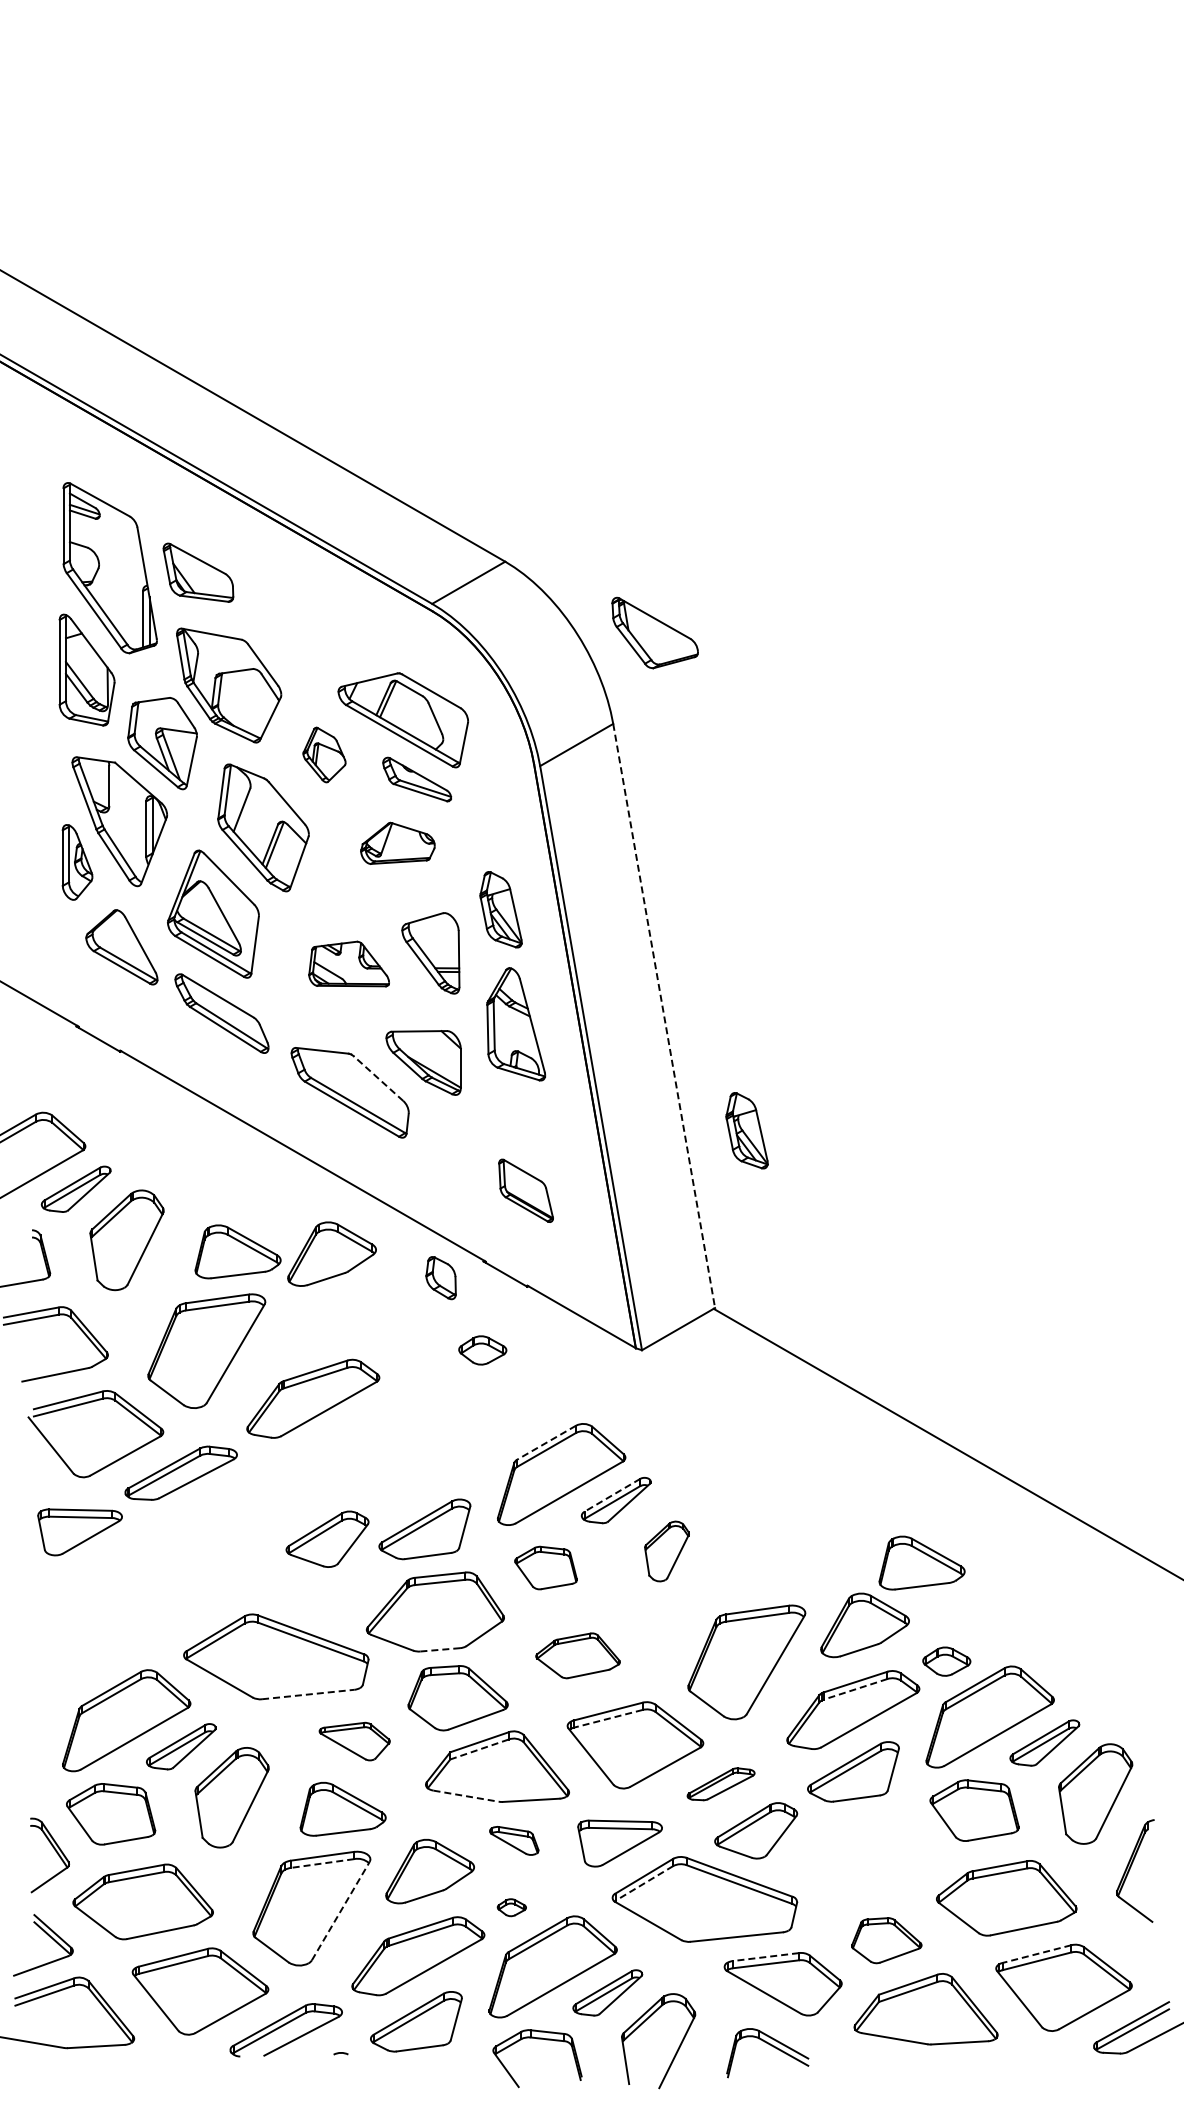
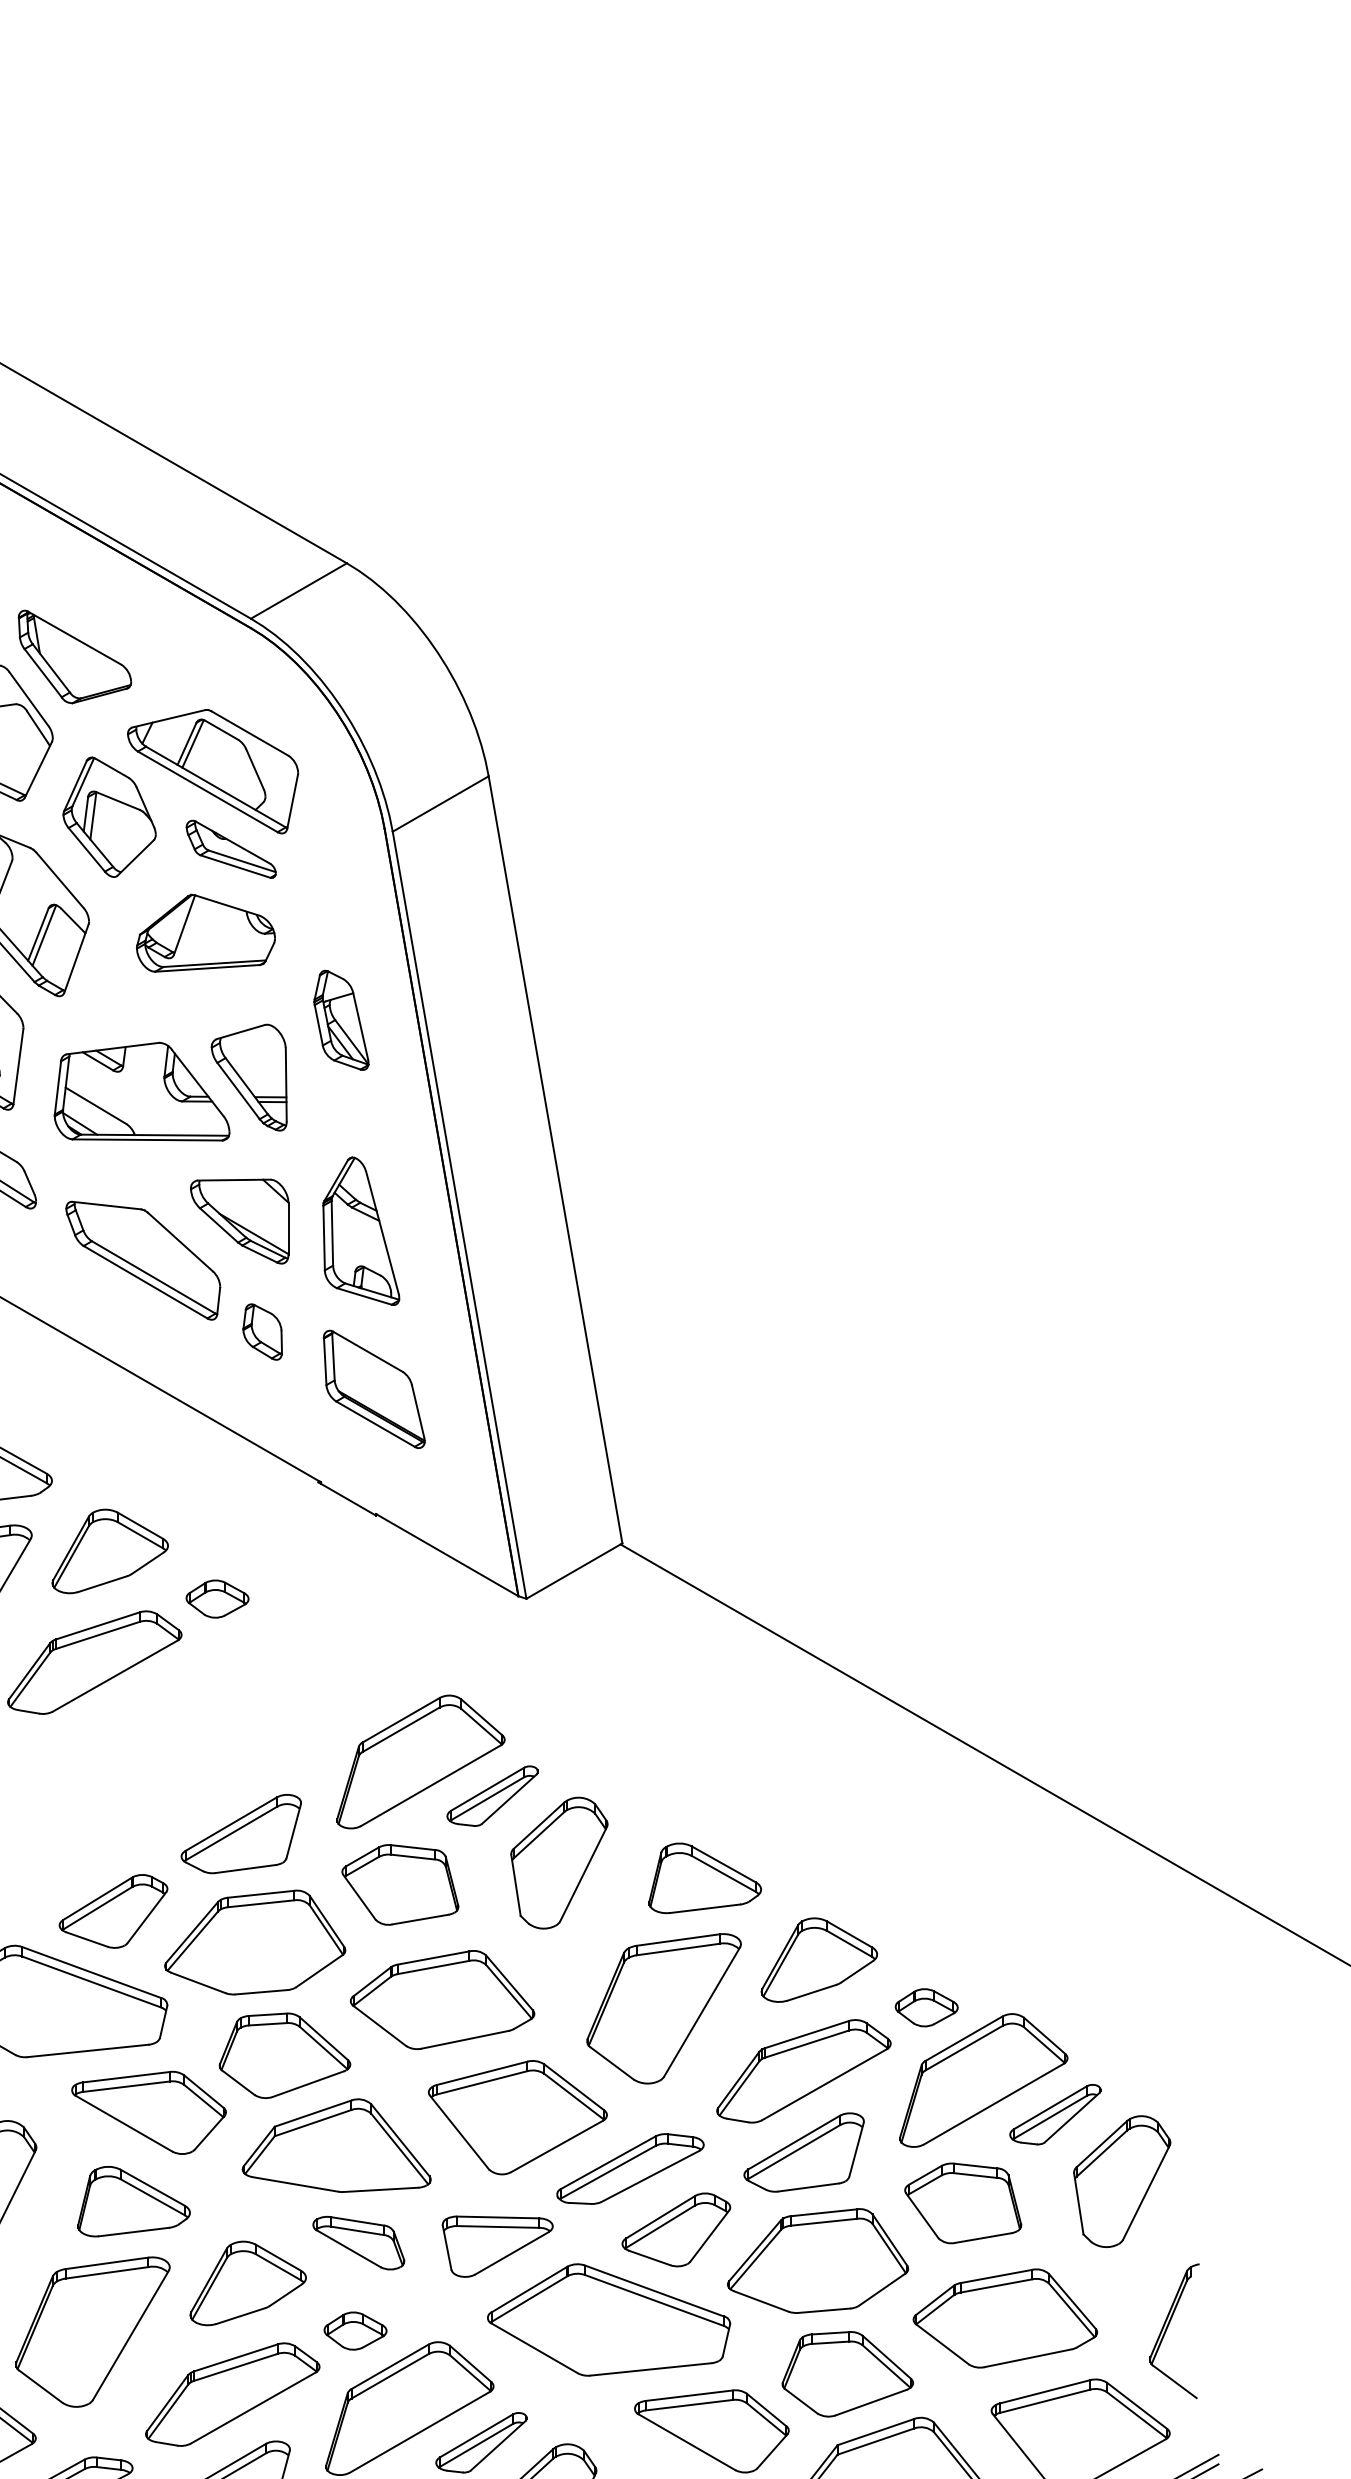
part: (654, 632) -> (74, 656), moved
part: (324, 754) -> (109, 816), size x1.67
part: (397, 843) -> (205, 933), size x1.43
part: (348, 963) -> (141, 1090), size x1.67
line: (664, 1016) -> (555, 1160), dashed -> solid
part: (516, 1024) -> (361, 1231), moved
line: (378, 1078) -> (180, 1241), dashed -> solid
part: (746, 1130) -> (663, 1310), removed
part: (525, 1190) -> (373, 1389), size x1.43
part: (331, 1253) -> (109, 1550), moved
part: (440, 1278) -> (261, 1332), moved
part: (482, 1350) -> (217, 1599), moved
line: (546, 1442) -> (401, 1719), dashed -> solid
line: (612, 1495) -> (487, 1789), dashed -> solid
part: (327, 1538) -> (113, 1910), moved
part: (666, 1551) -> (558, 1863), size x1.67
part: (921, 1562) -> (704, 1877), moved
part: (545, 1567) -> (399, 1884), size x1.43
line: (440, 1649) -> (261, 1991), dashed -> solid
part: (577, 1655) -> (441, 1999), size x1.67
line: (855, 1689) -> (806, 2044), dashed -> solid
line: (308, 1694) -> (88, 2050), dashed -> solid
line: (607, 1718) -> (481, 2082), dashed -> solid
part: (354, 1741) -> (148, 2112), size x1.67
line: (479, 1749) -> (313, 2123), dashed -> solid
part: (720, 1783) -> (629, 2167), size x1.67
line: (466, 1796) -> (295, 2184), dashed -> solid
part: (513, 1840) -> (357, 2242), size x1.43
part: (863, 1854) -> (817, 2261), added
line: (322, 1863) -> (106, 2272), dashed -> solid
part: (1135, 1870) -> (1174, 2330), moved
line: (644, 1883) -> (529, 2299), dashed -> solid
part: (511, 1907) -> (355, 2330), size x1.67
line: (341, 1910) -> (131, 2334), dashed -> solid
part: (886, 1940) -> (847, 2373), size x1.43
line: (1036, 1954) -> (1044, 2392), dashed -> solid
line: (765, 1957) -> (688, 2396), dashed -> solid

